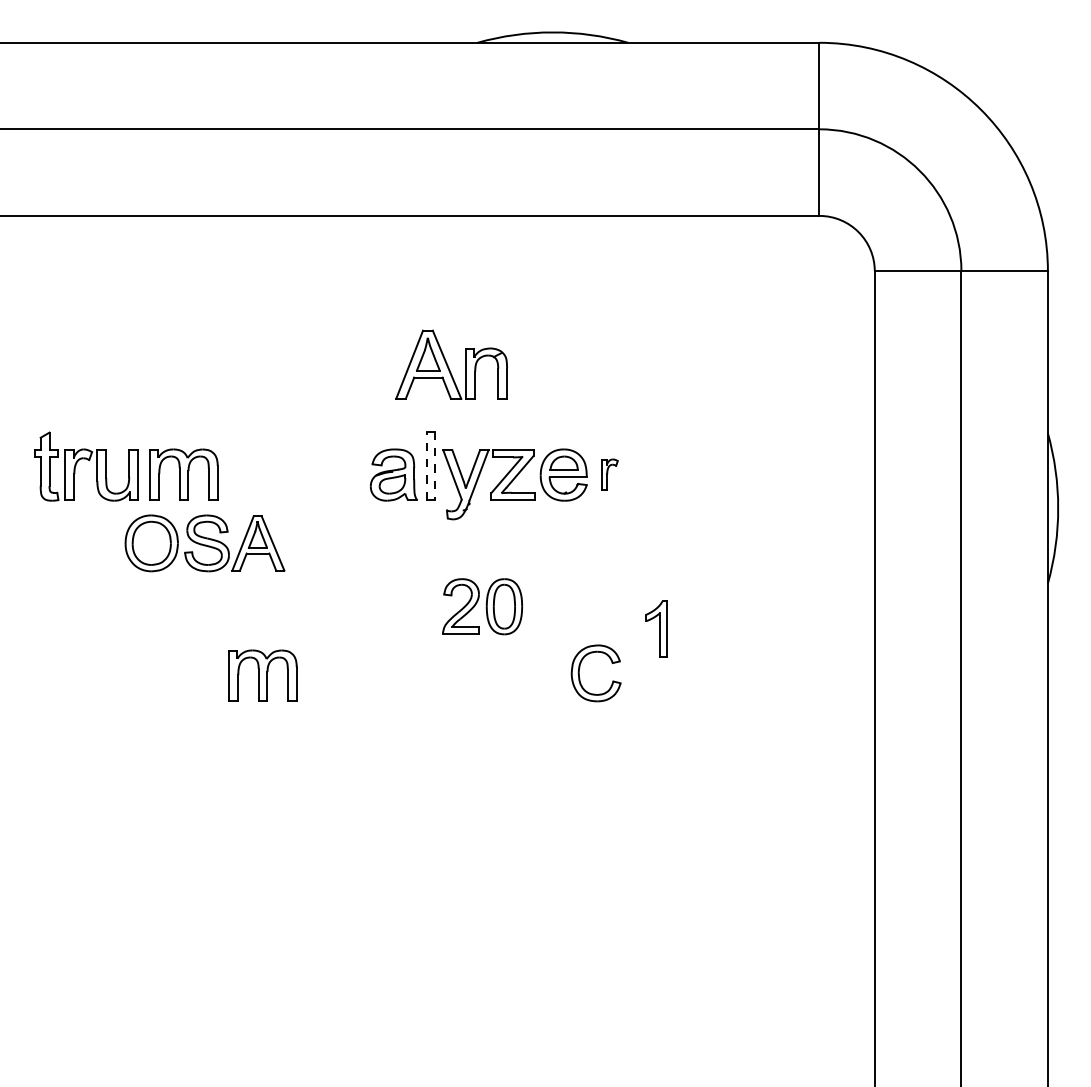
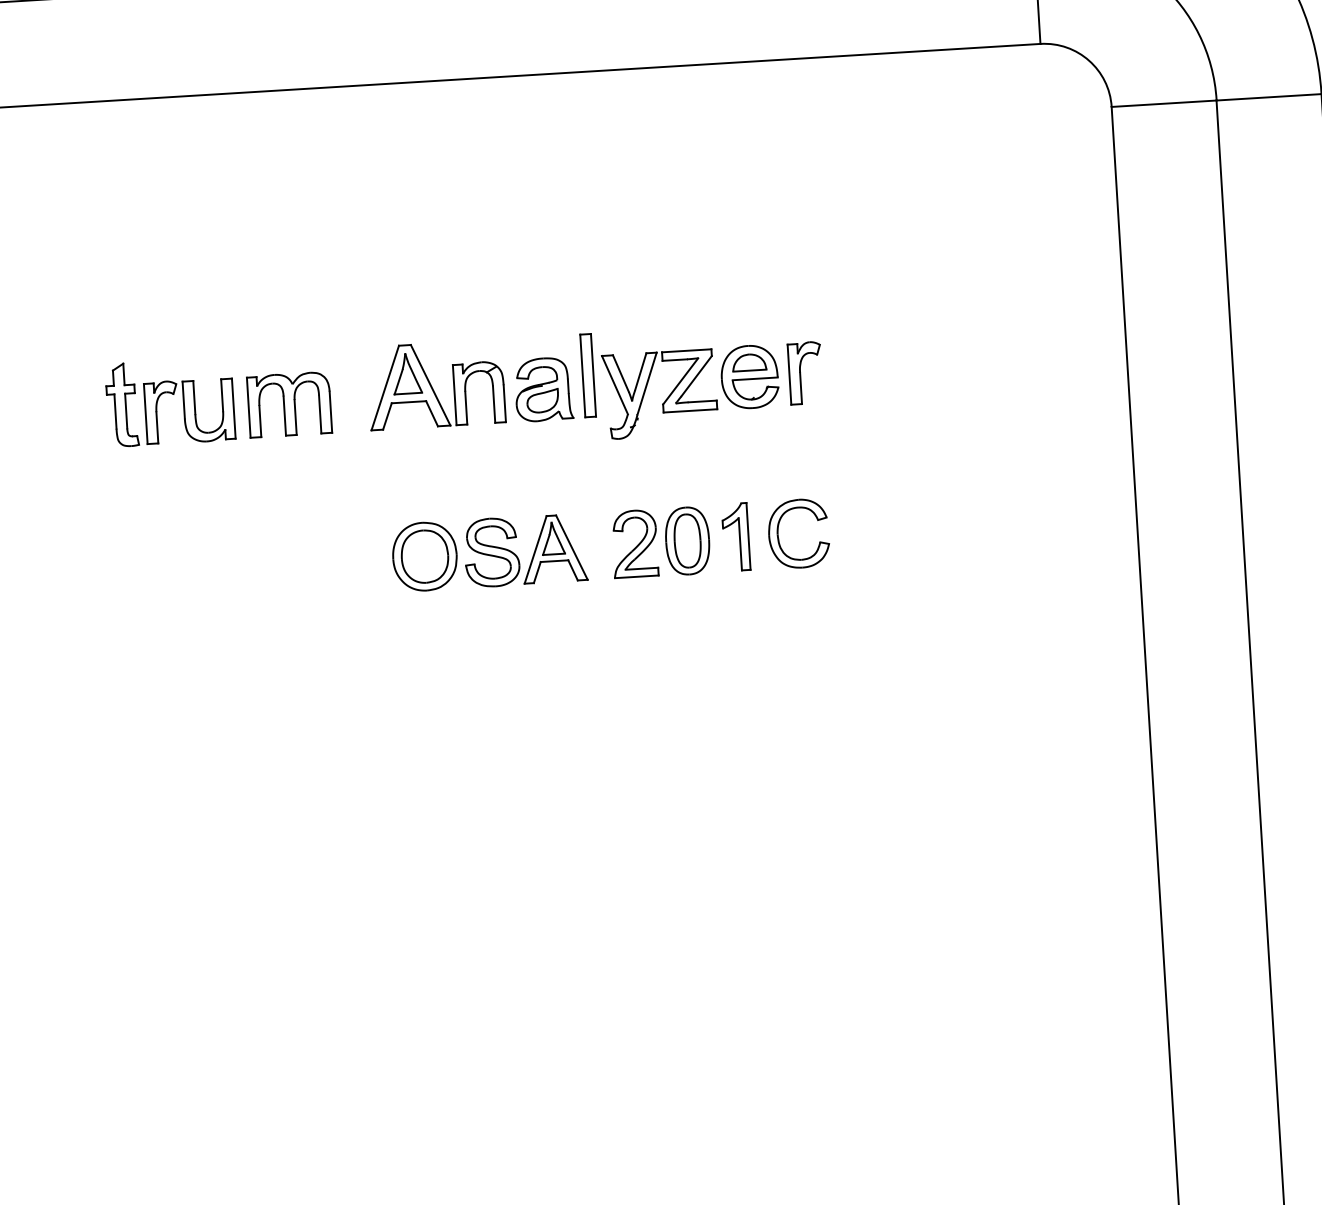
part: (451, 364) -> (435, 384), moved
line: (426, 465) -> (582, 375), dashed -> solid
line: (435, 466) -> (593, 376), dashed -> solid
part: (609, 474) -> (805, 372), size x1.67
part: (204, 543) -> (488, 552), moved
part: (656, 628) -> (736, 536), moved
part: (262, 675) -> (399, 642), removed
part: (580, 678) -> (780, 541), moved

